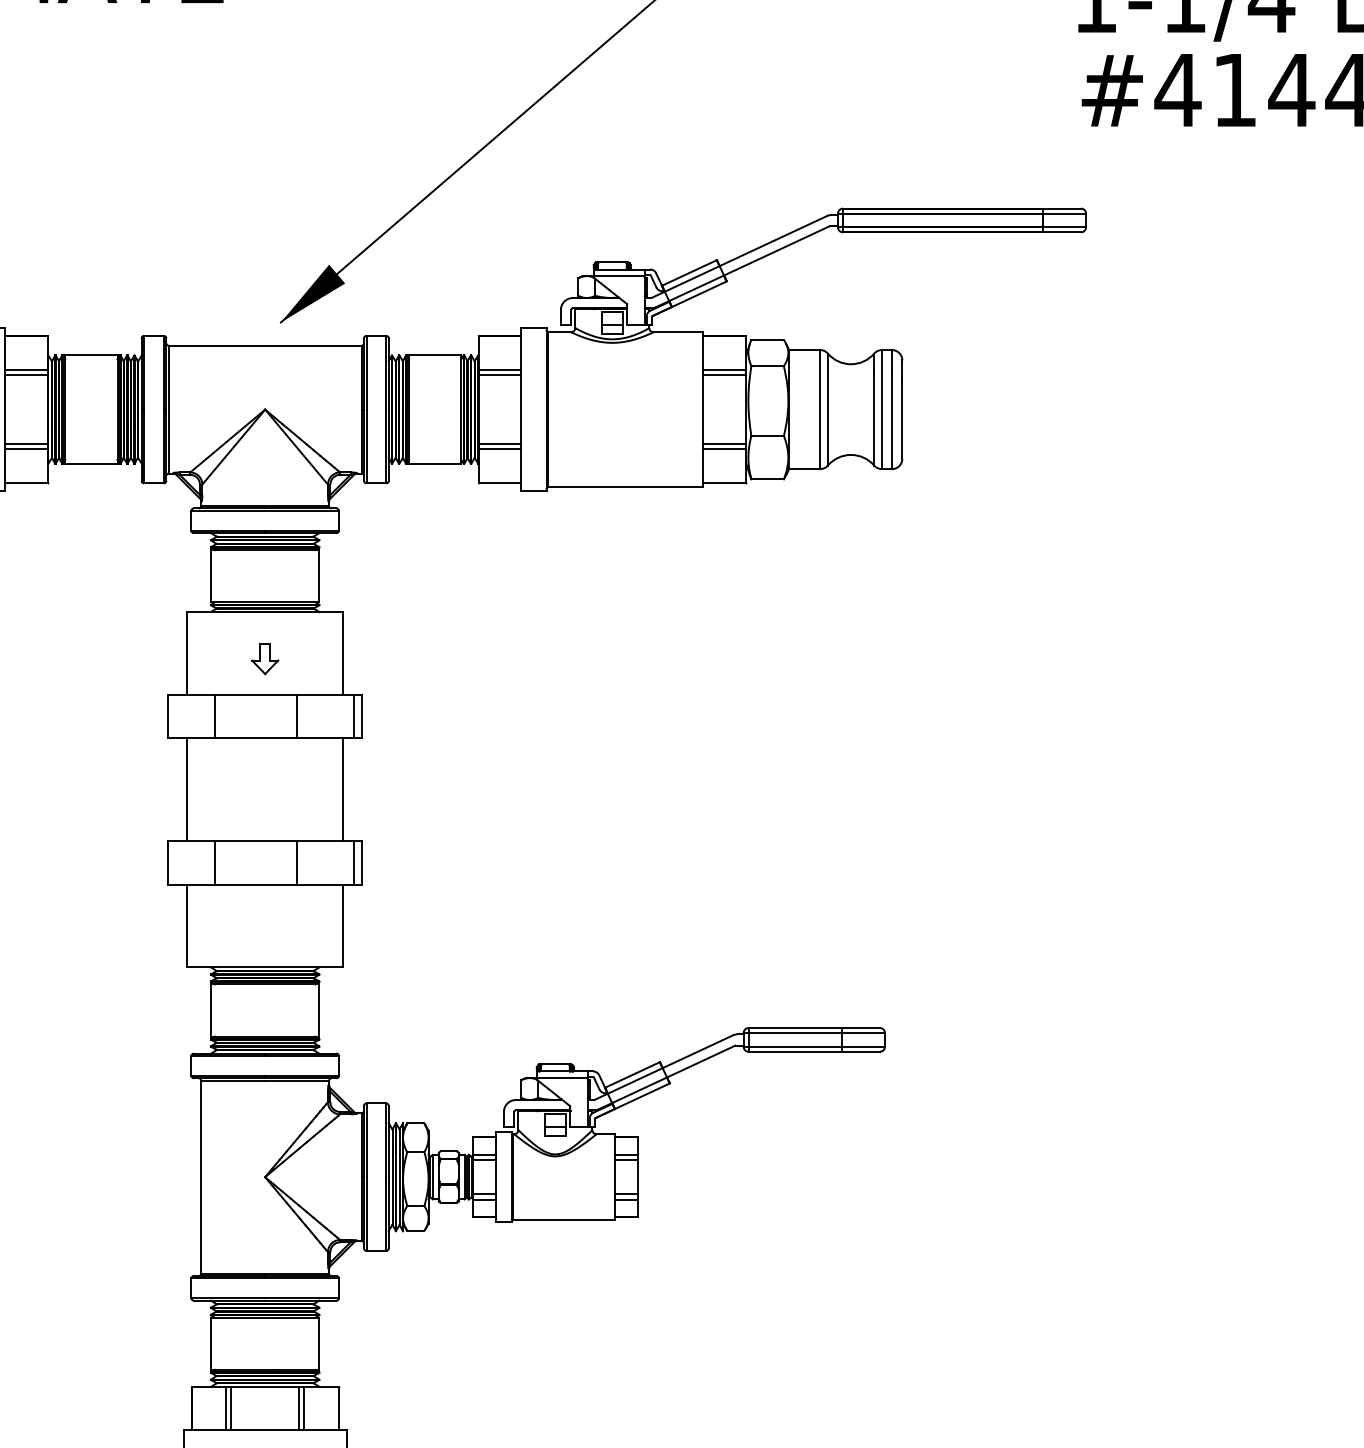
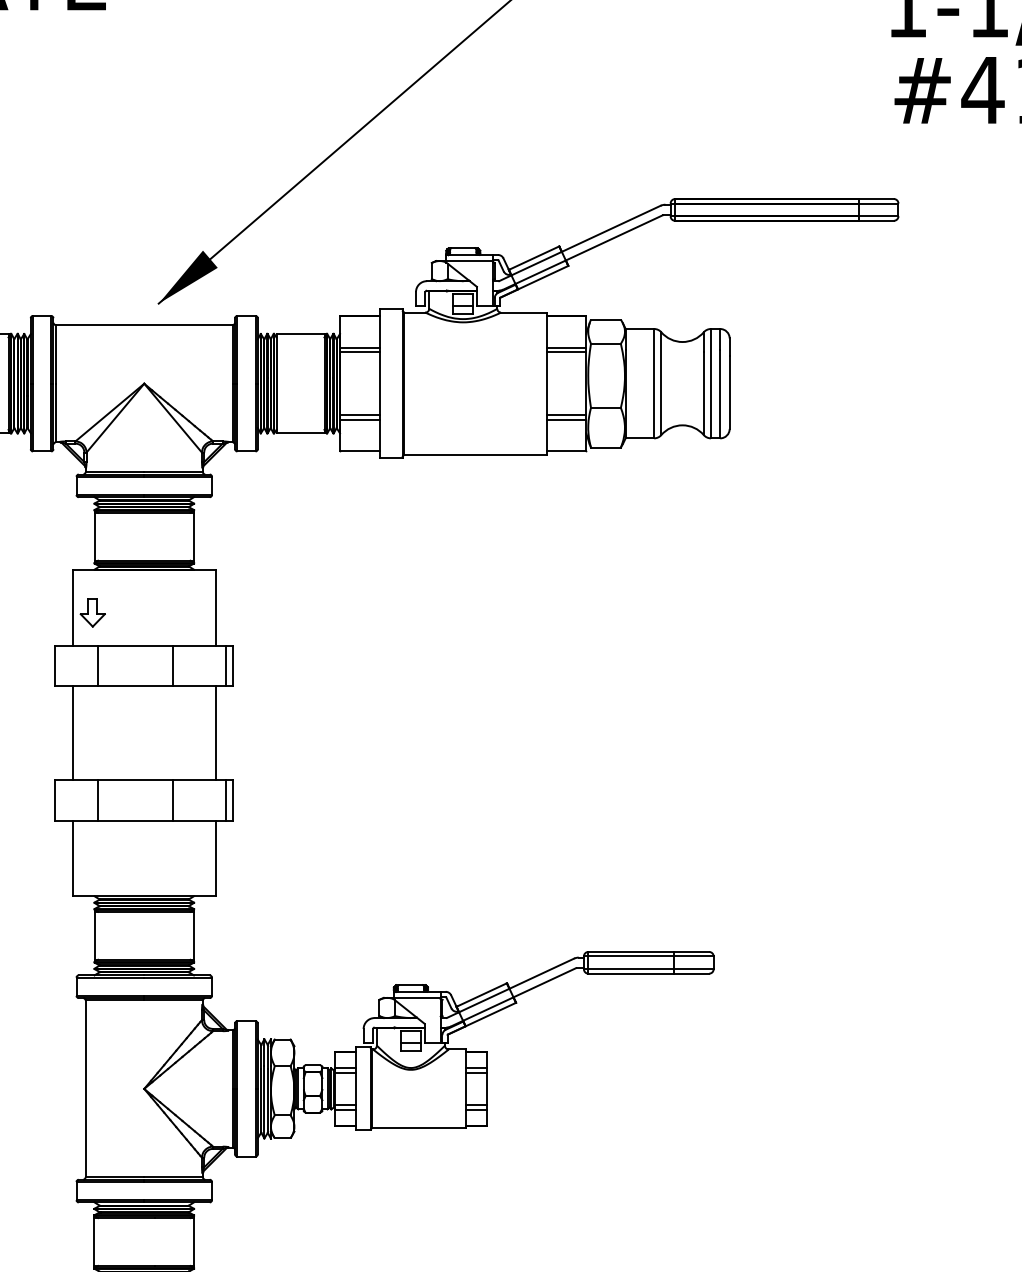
part: (265, 659) -> (93, 613), moved

